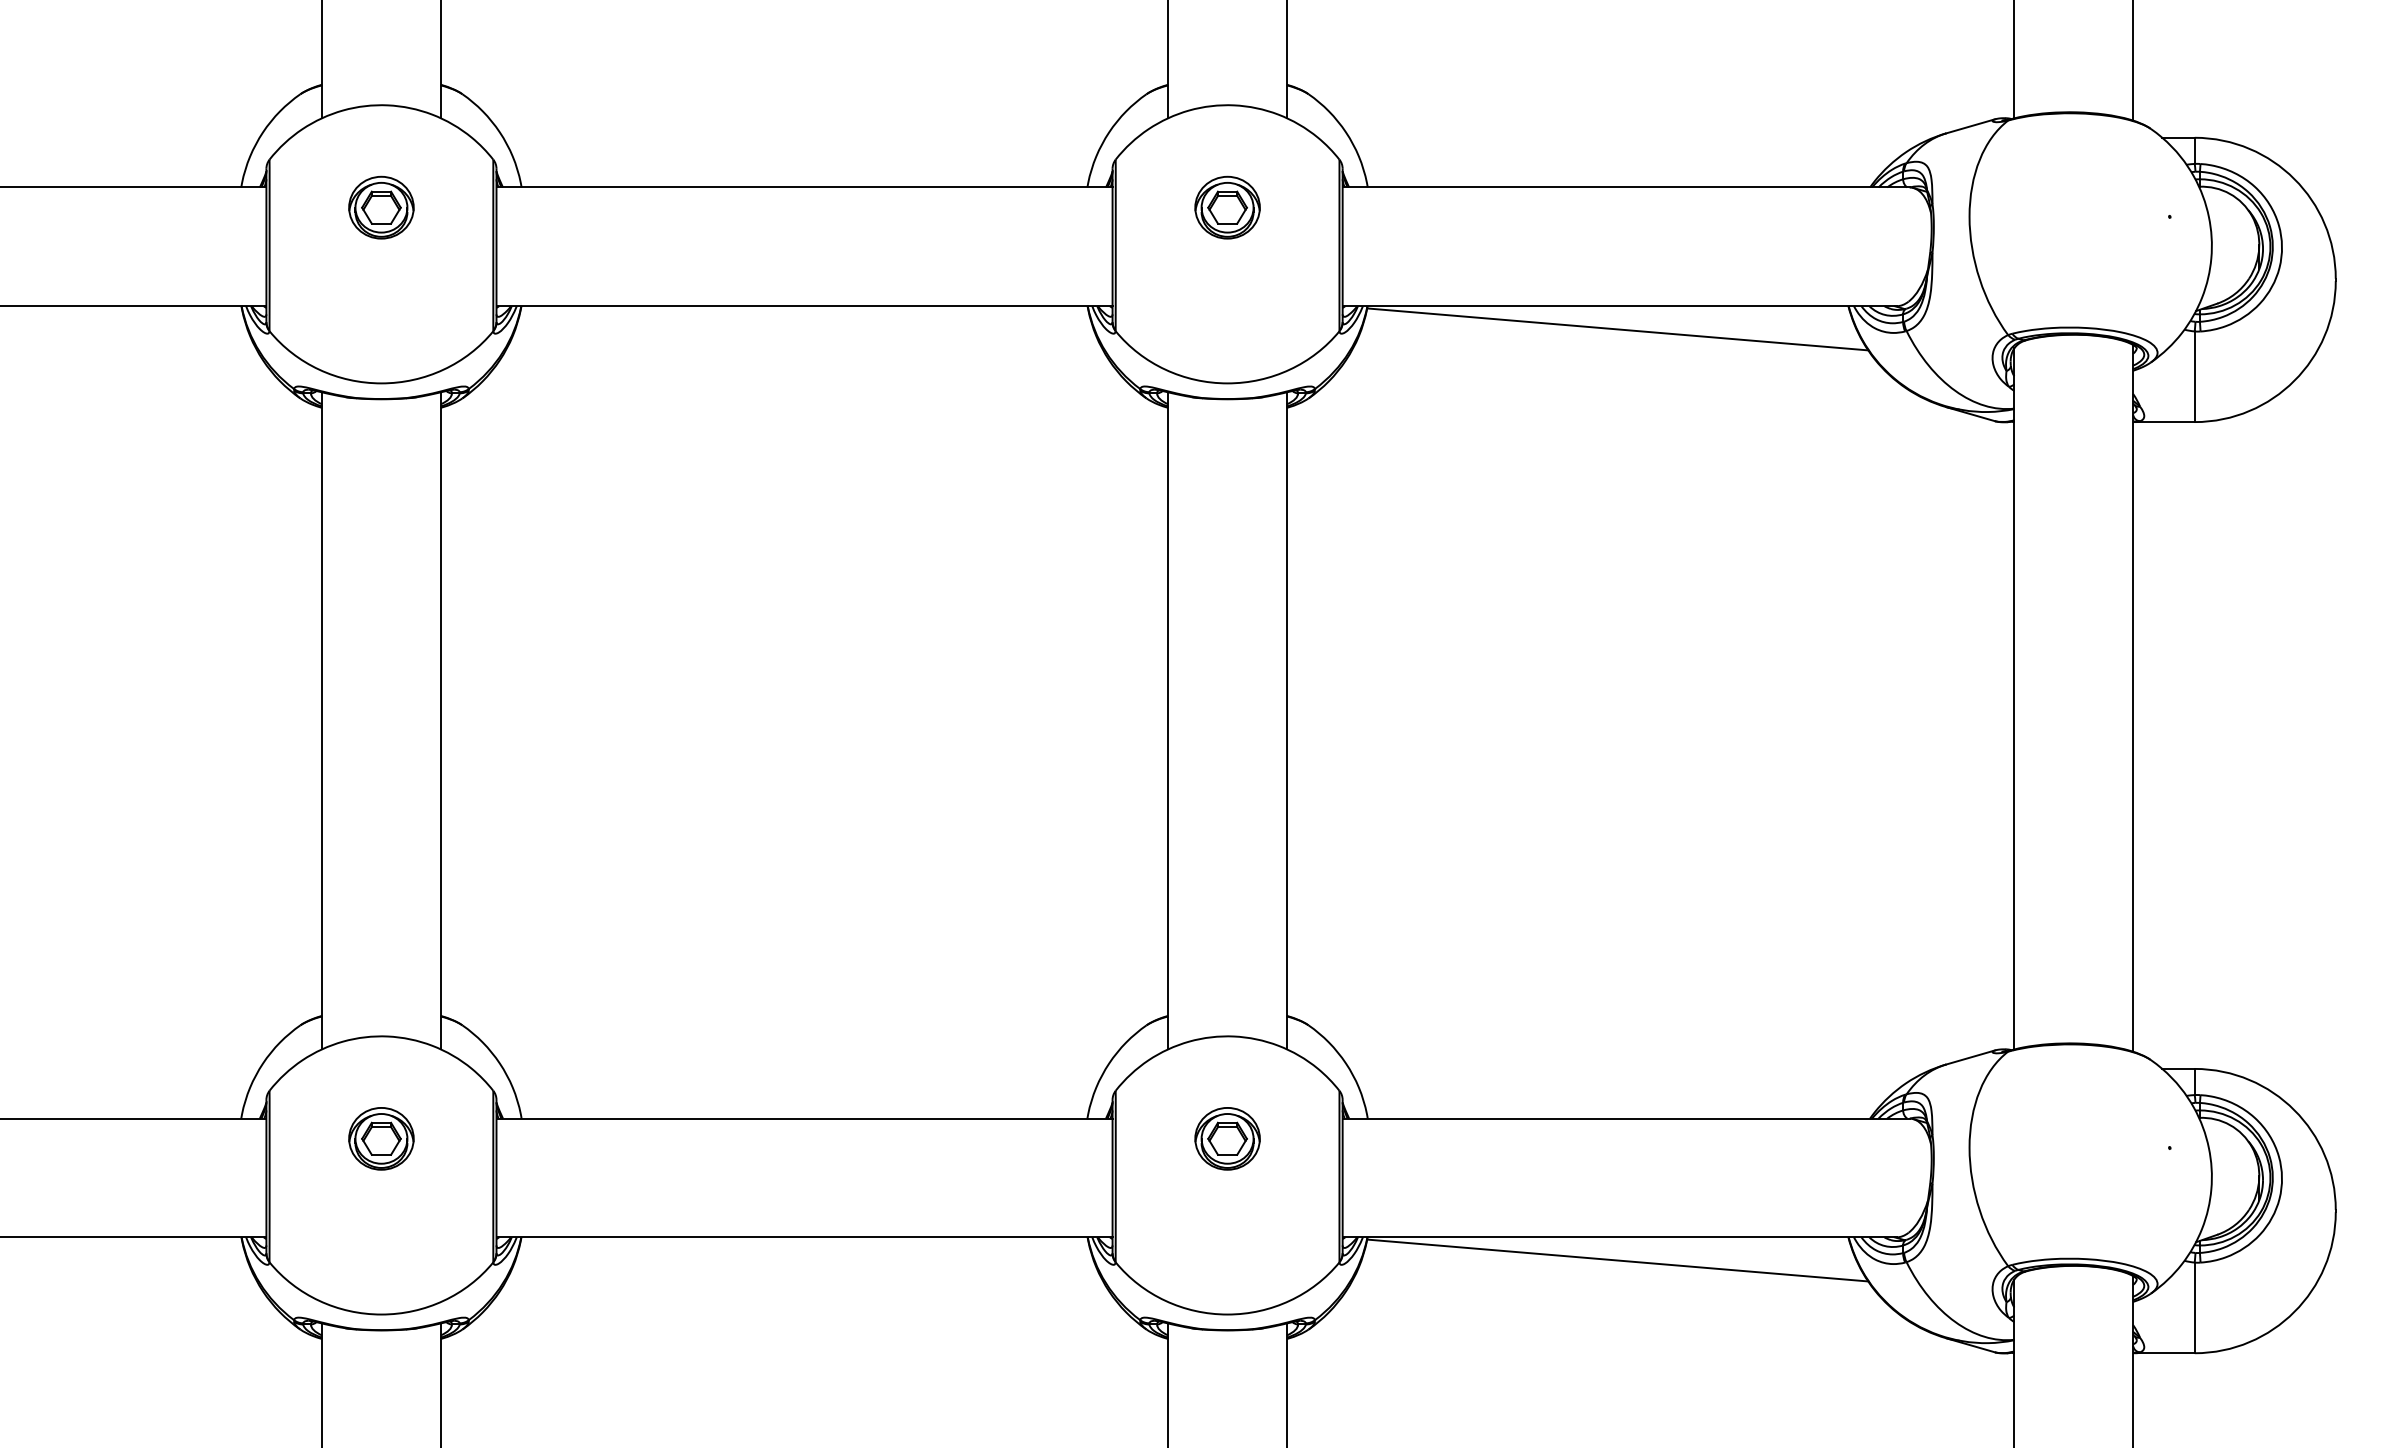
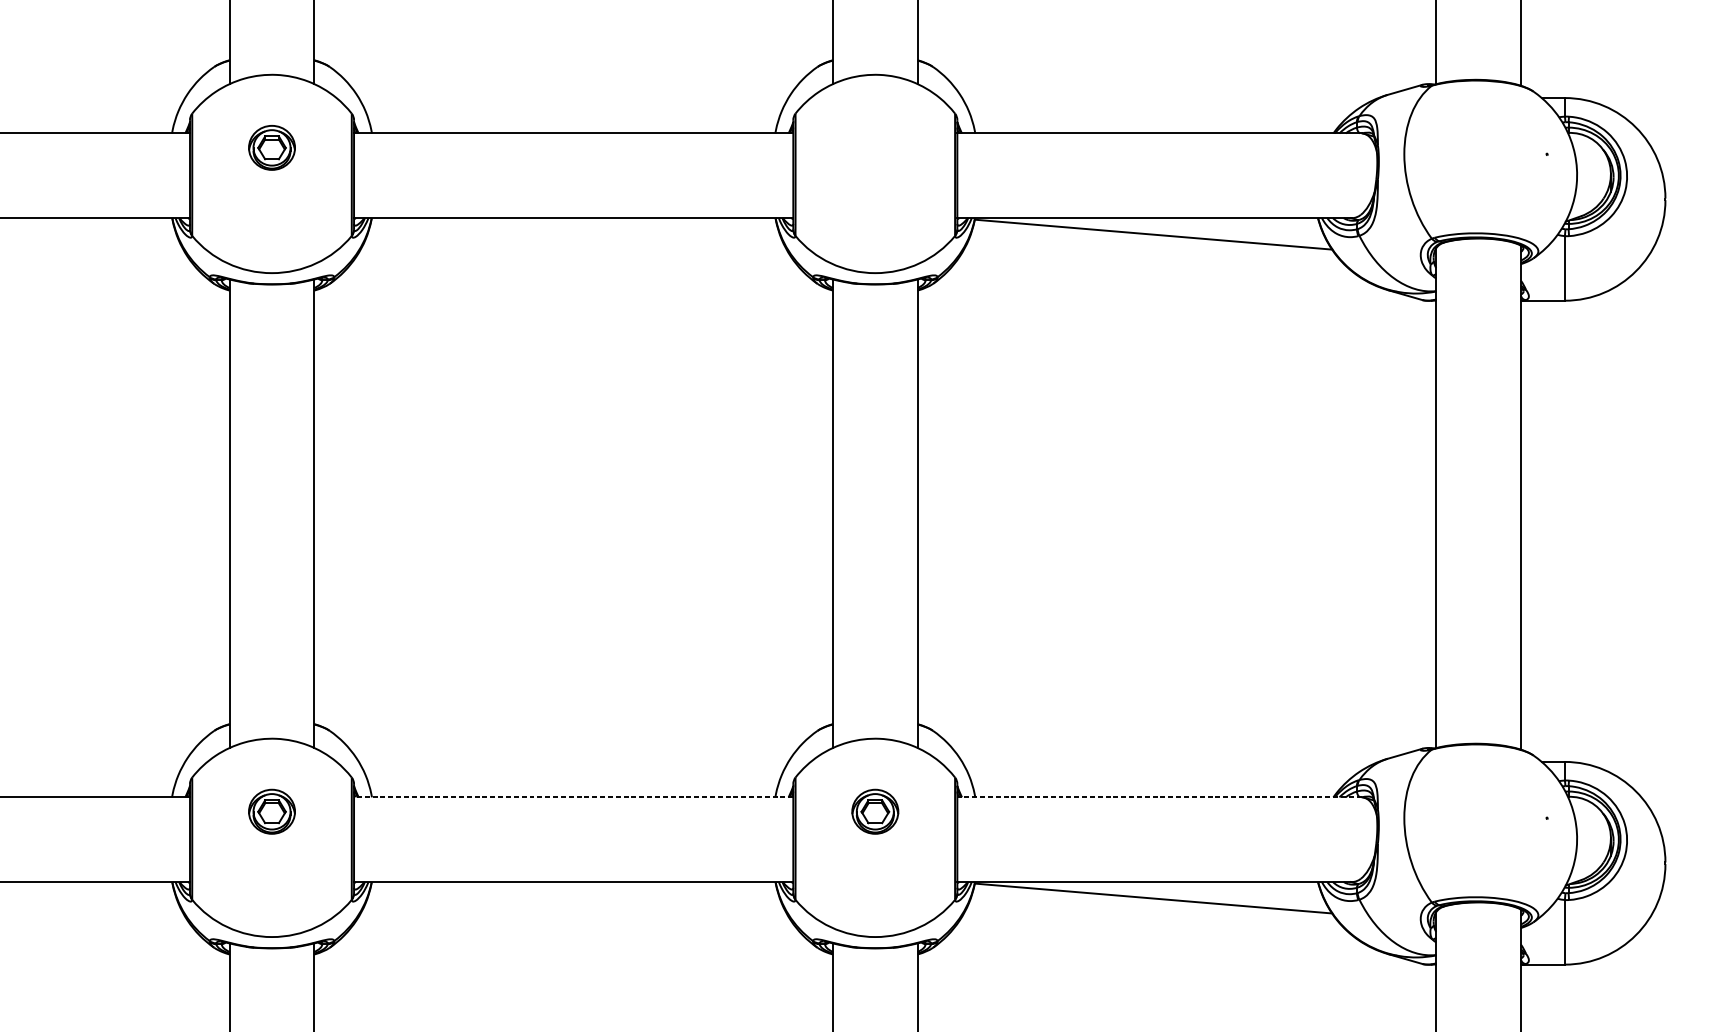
part: (1227, 207) -> (875, 147), removed
line: (804, 1118) -> (573, 797), solid -> dashed
line: (1625, 1118) -> (1159, 797), solid -> dashed

